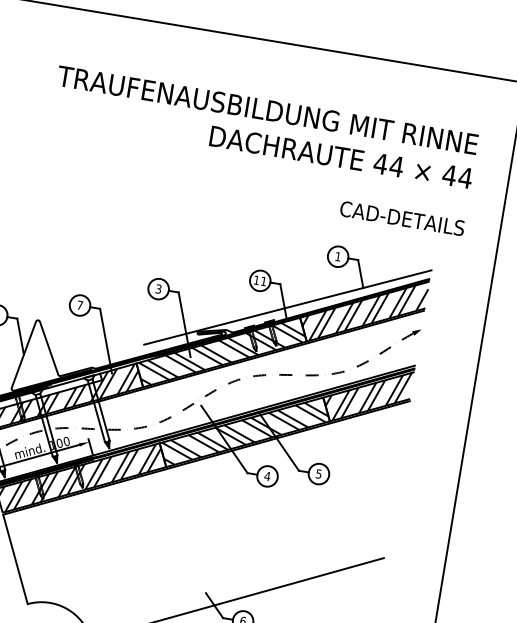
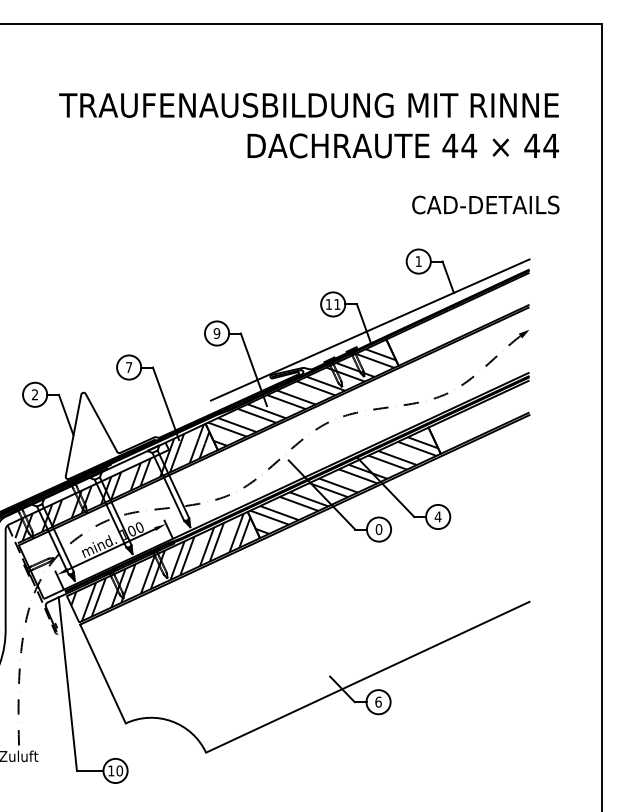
text: (158, 289) -> (216, 333), 3 -> 9
hatch: (363, 313) -> (459, 322), removed
hatch: (367, 395) -> (479, 416), removed
text: (318, 473) -> (437, 516), 5 -> 4
text: (267, 476) -> (378, 529), 4 -> 0

